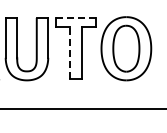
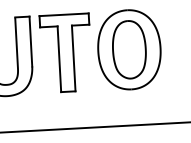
line: (75, 18) -> (63, 15), dashed -> solid
line: (70, 52) -> (59, 58), dashed -> solid

